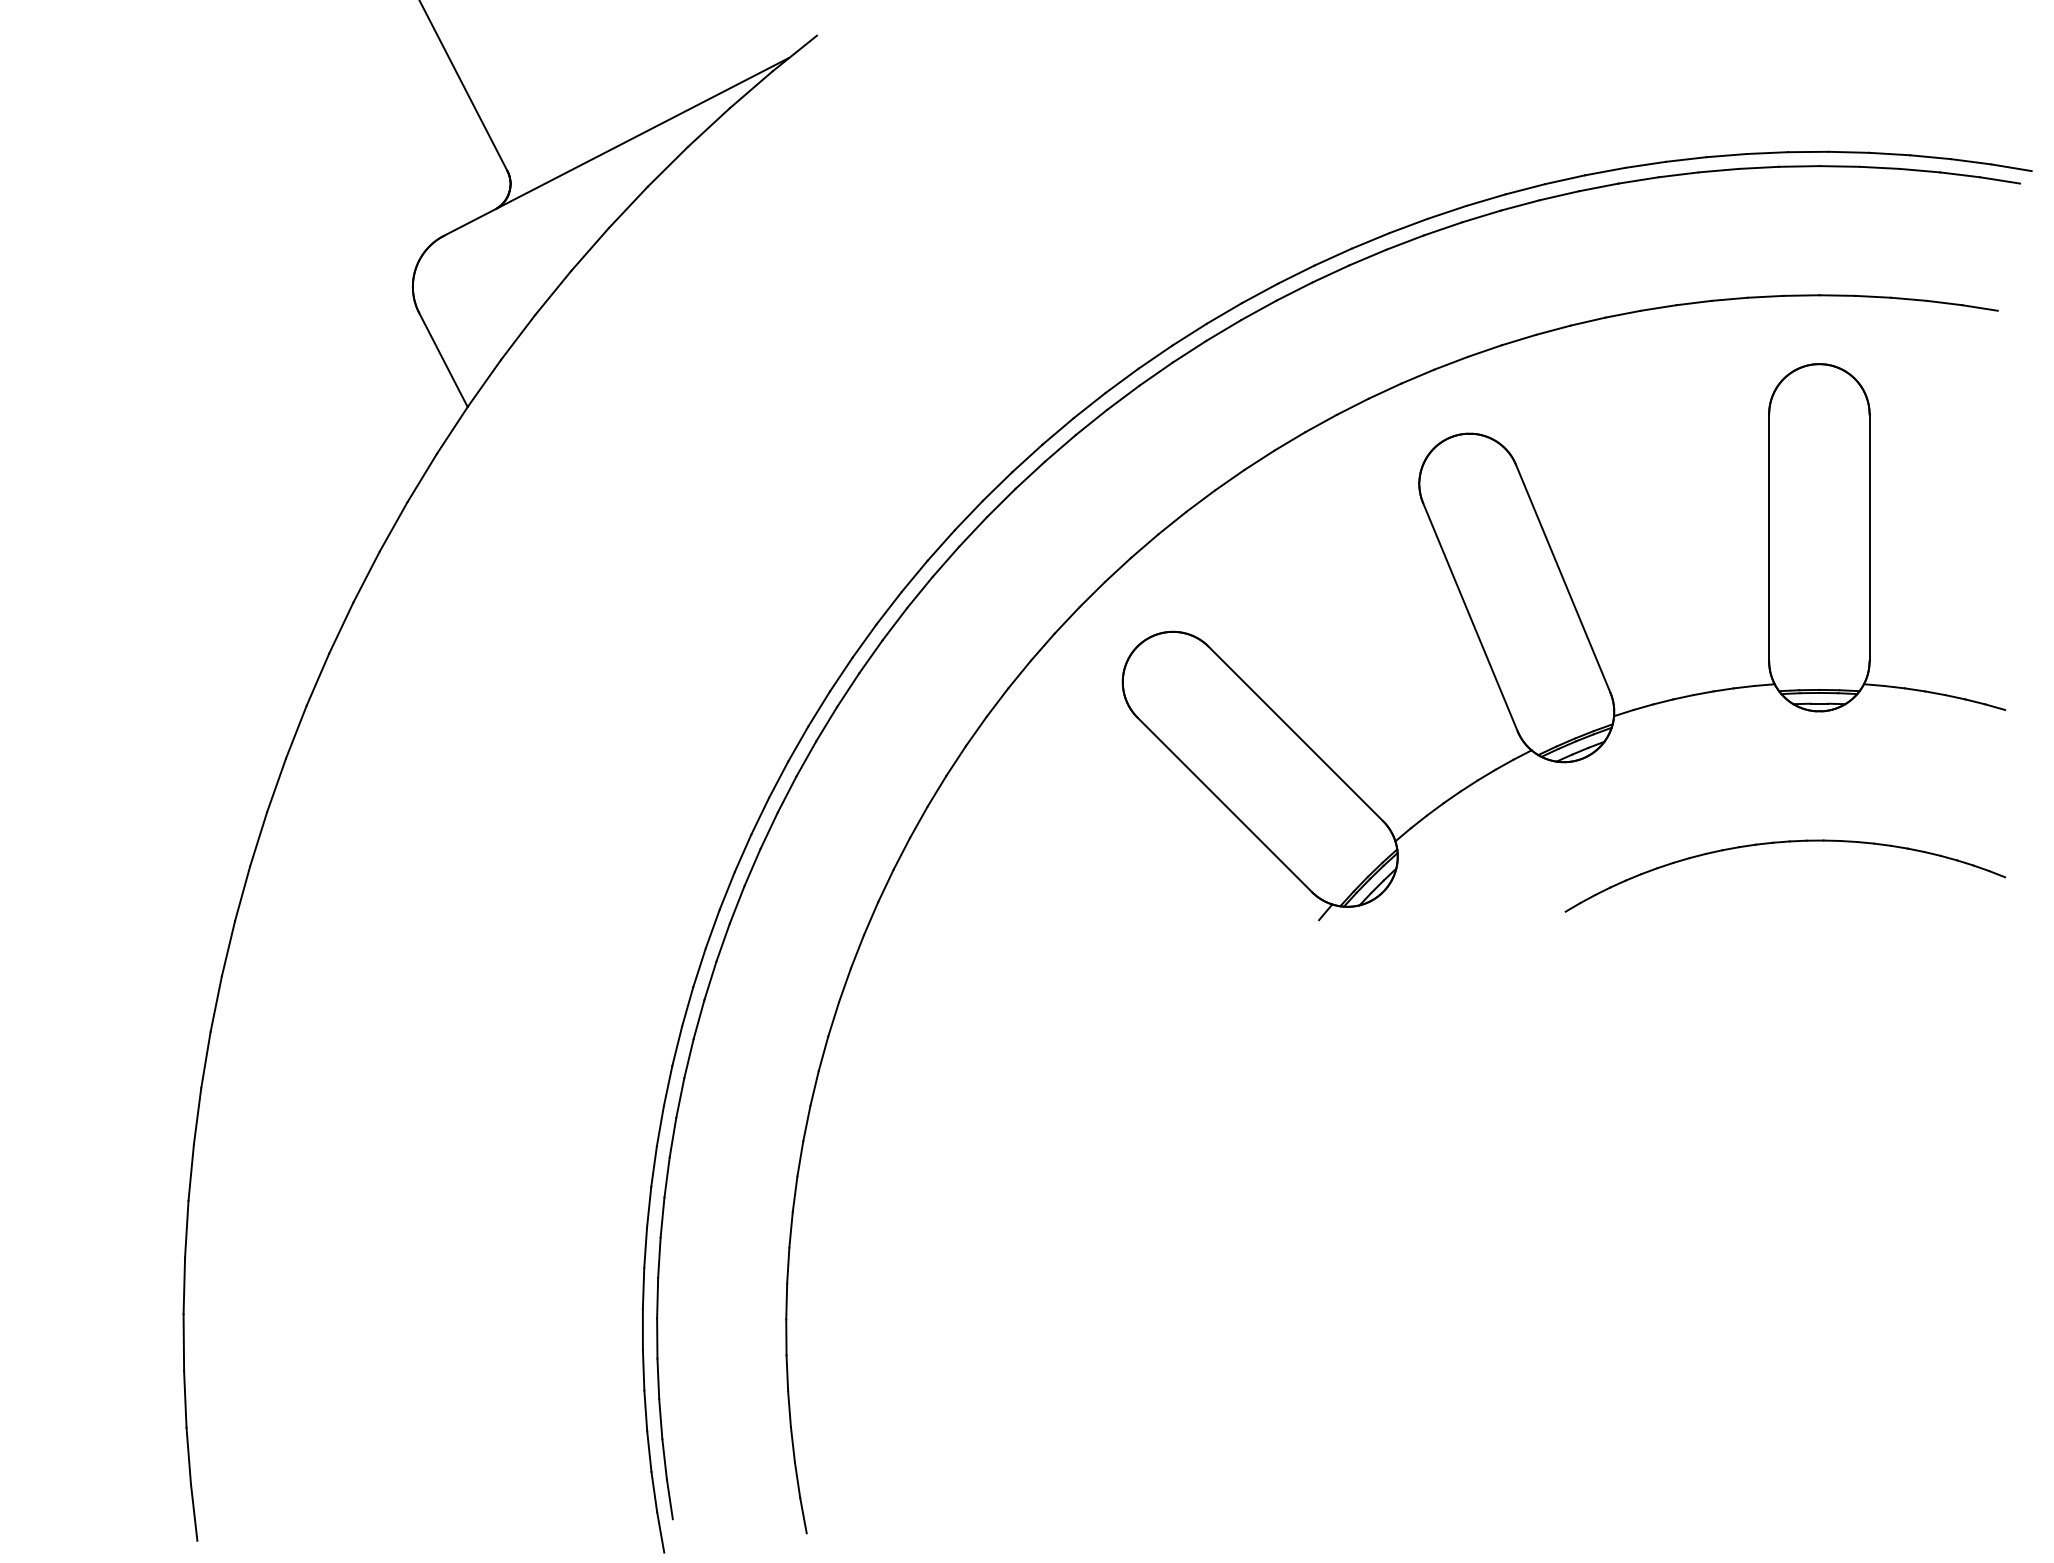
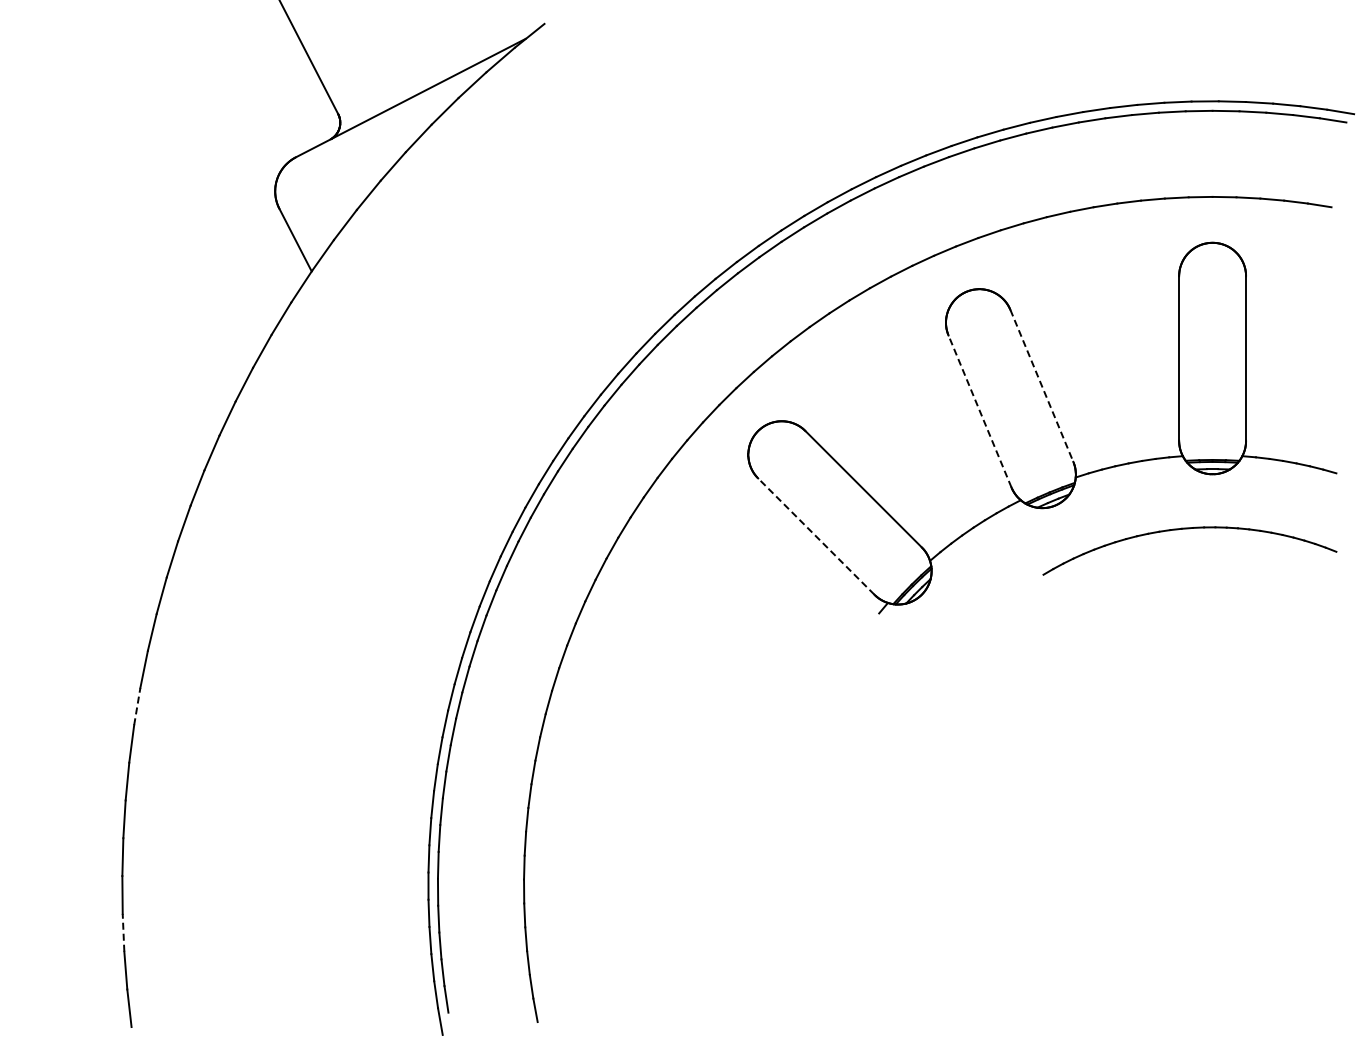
line: (1564, 579) -> (1042, 386), solid -> dashed
line: (1469, 617) -> (979, 411), solid -> dashed
line: (1223, 804) -> (815, 536), solid -> dashed
part: (1784, 843) -> (1189, 529), moved
line: (206, 1059) -> (137, 706), solid -> dashed
line: (185, 1398) -> (123, 932), solid -> dashed

